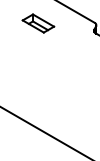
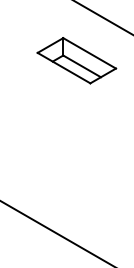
part: (38, 23) -> (77, 60), size x1.43

